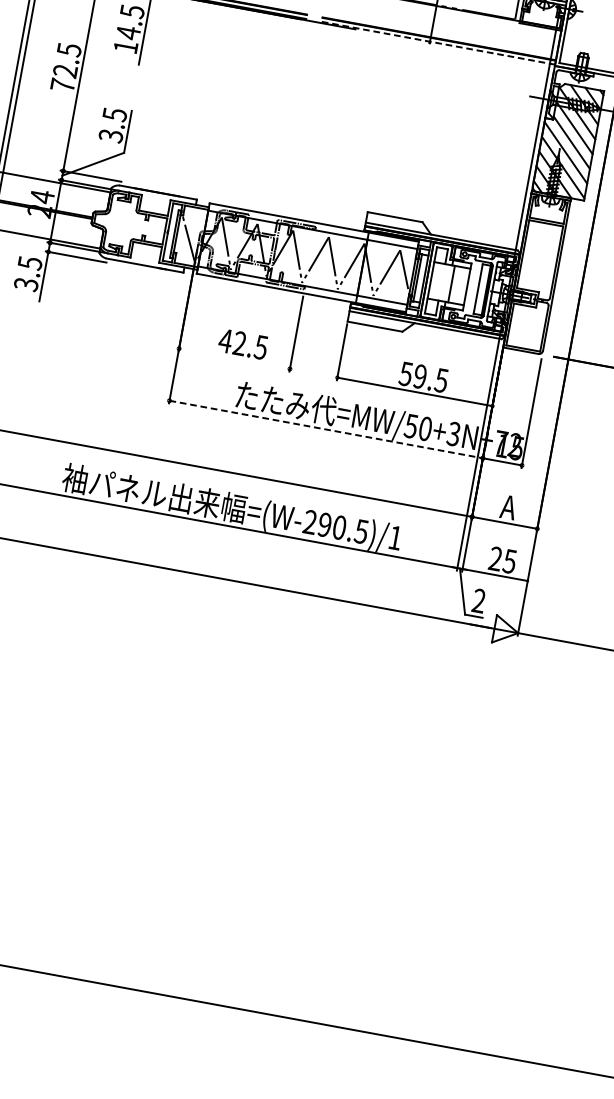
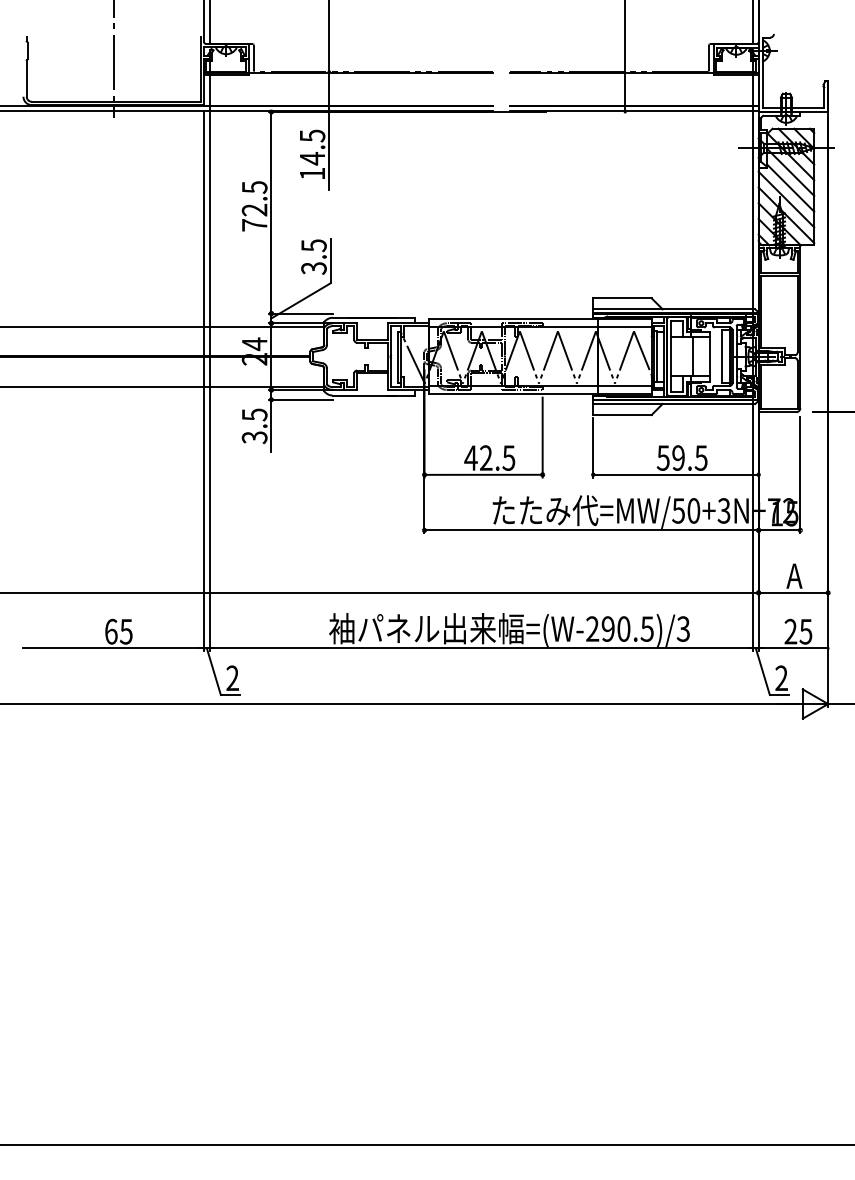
line: (438, 43) -> (634, 110), dashed -> solid
line: (234, 358) -> (483, 474), added
line: (327, 429) -> (592, 530), dashed -> solid
text: (394, 537) -> (682, 628), =(W-290.5)/1 -> =(W-290.5)/3

